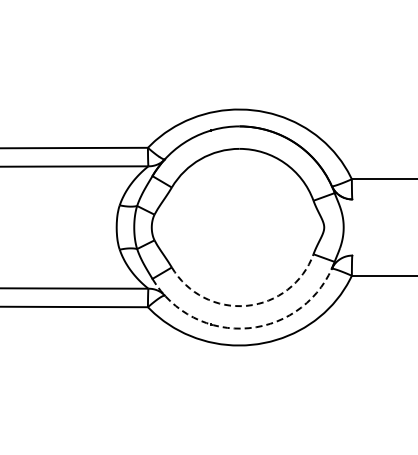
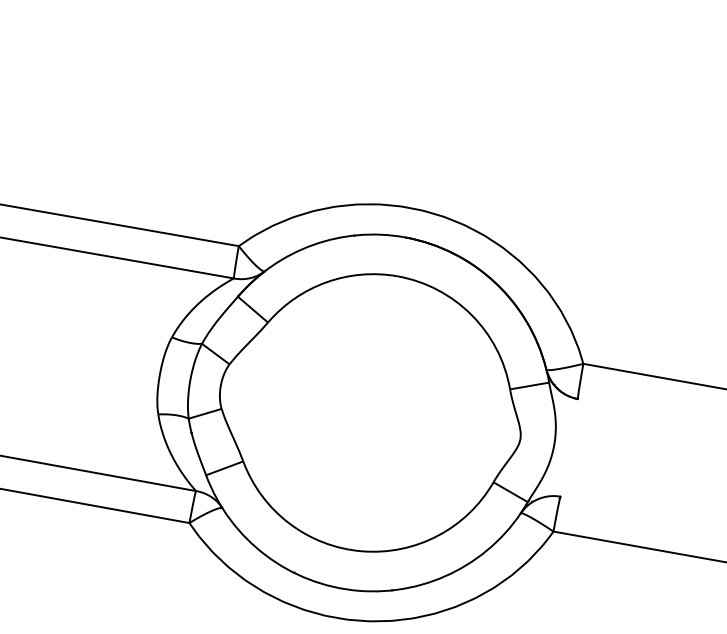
arc: (246, 305) -> (361, 550), dashed -> solid
arc: (248, 328) -> (357, 591), dashed -> solid

